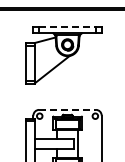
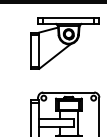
line: (68, 27) -> (69, 18), dashed -> solid
line: (68, 109) -> (69, 92), dashed -> solid

